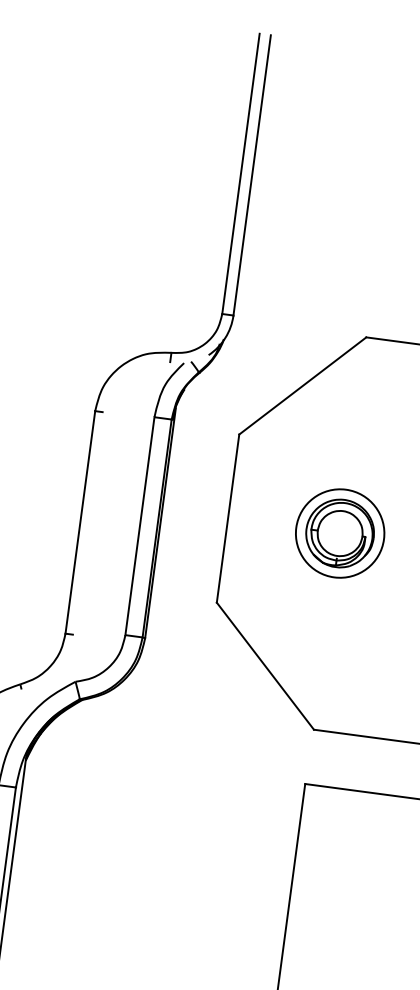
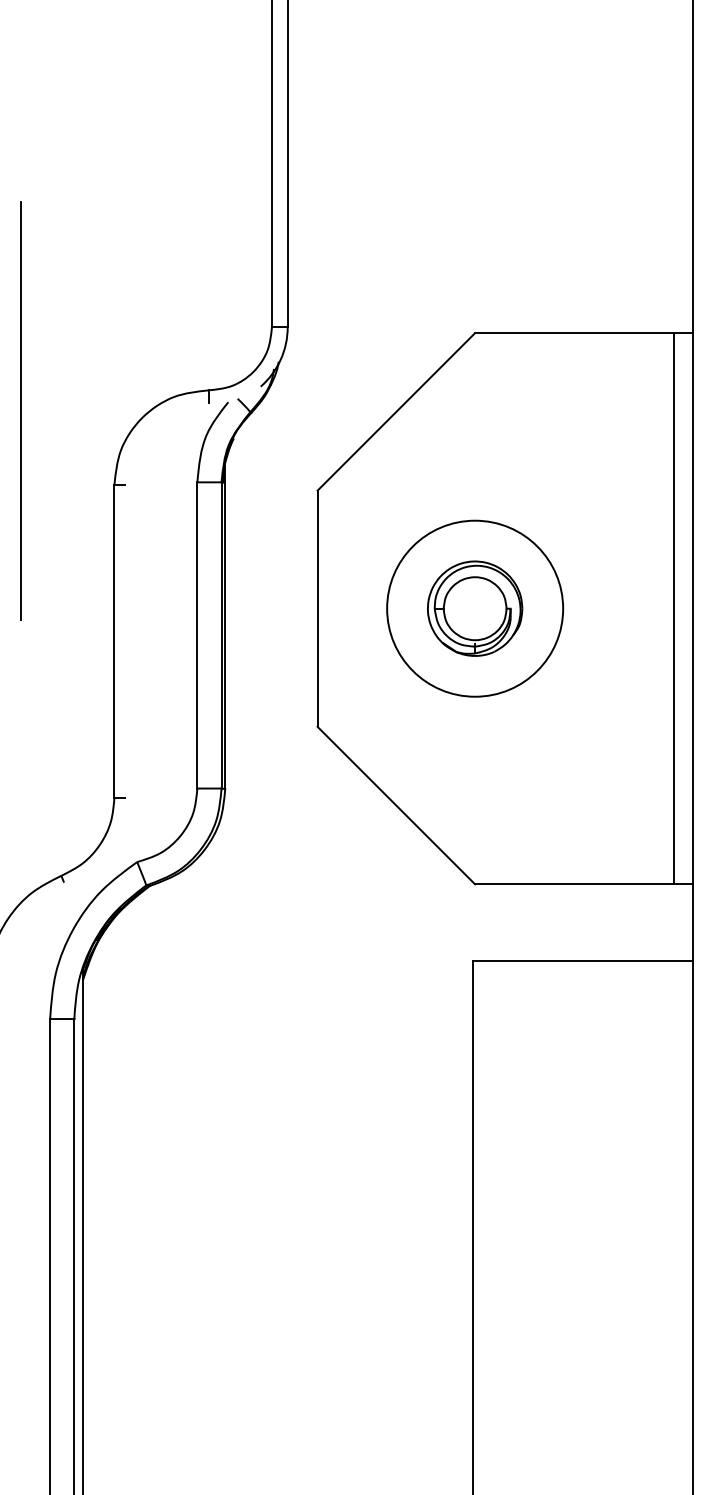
line: (35, 349) -> (20, 410), added
circle: (340, 533) -> (475, 608), size x1.43

